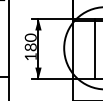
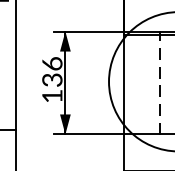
text: (29, 42) -> (50, 71), 180 -> 136
line: (94, 48) -> (160, 82), solid -> dashed

